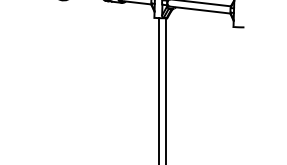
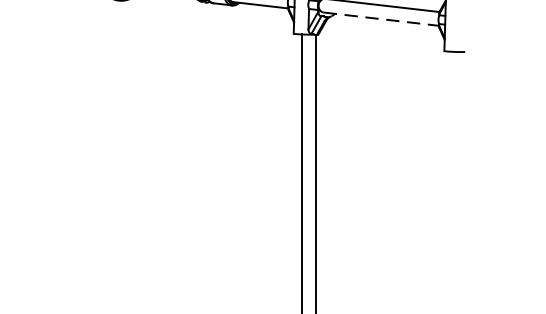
line: (200, 10) -> (381, 19), solid -> dashed

